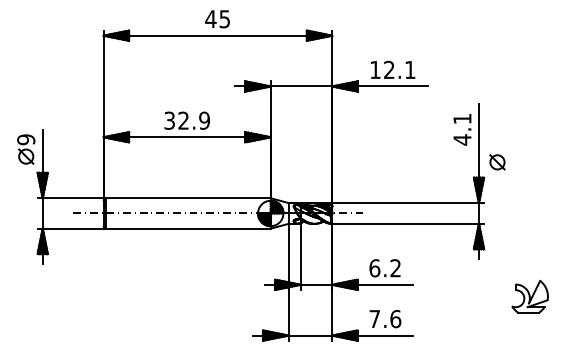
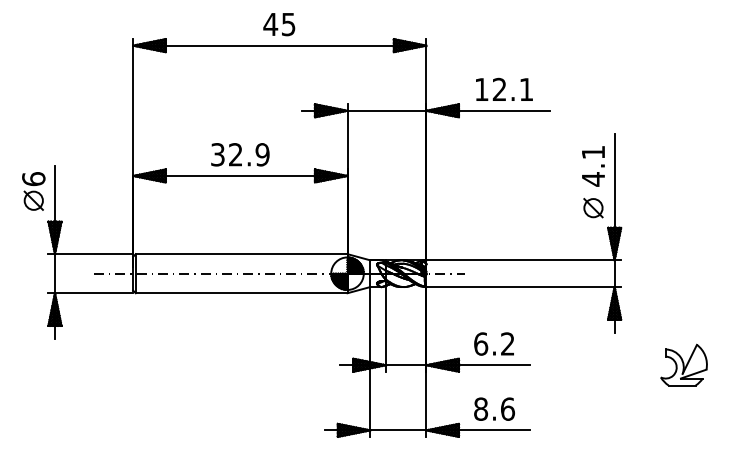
text: (26, 139) -> (34, 178), 9 -> 6
part: (497, 162) -> (593, 208), moved
part: (529, 296) -> (683, 364), moved
text: (374, 319) -> (480, 409), 7.6 -> 8.6

